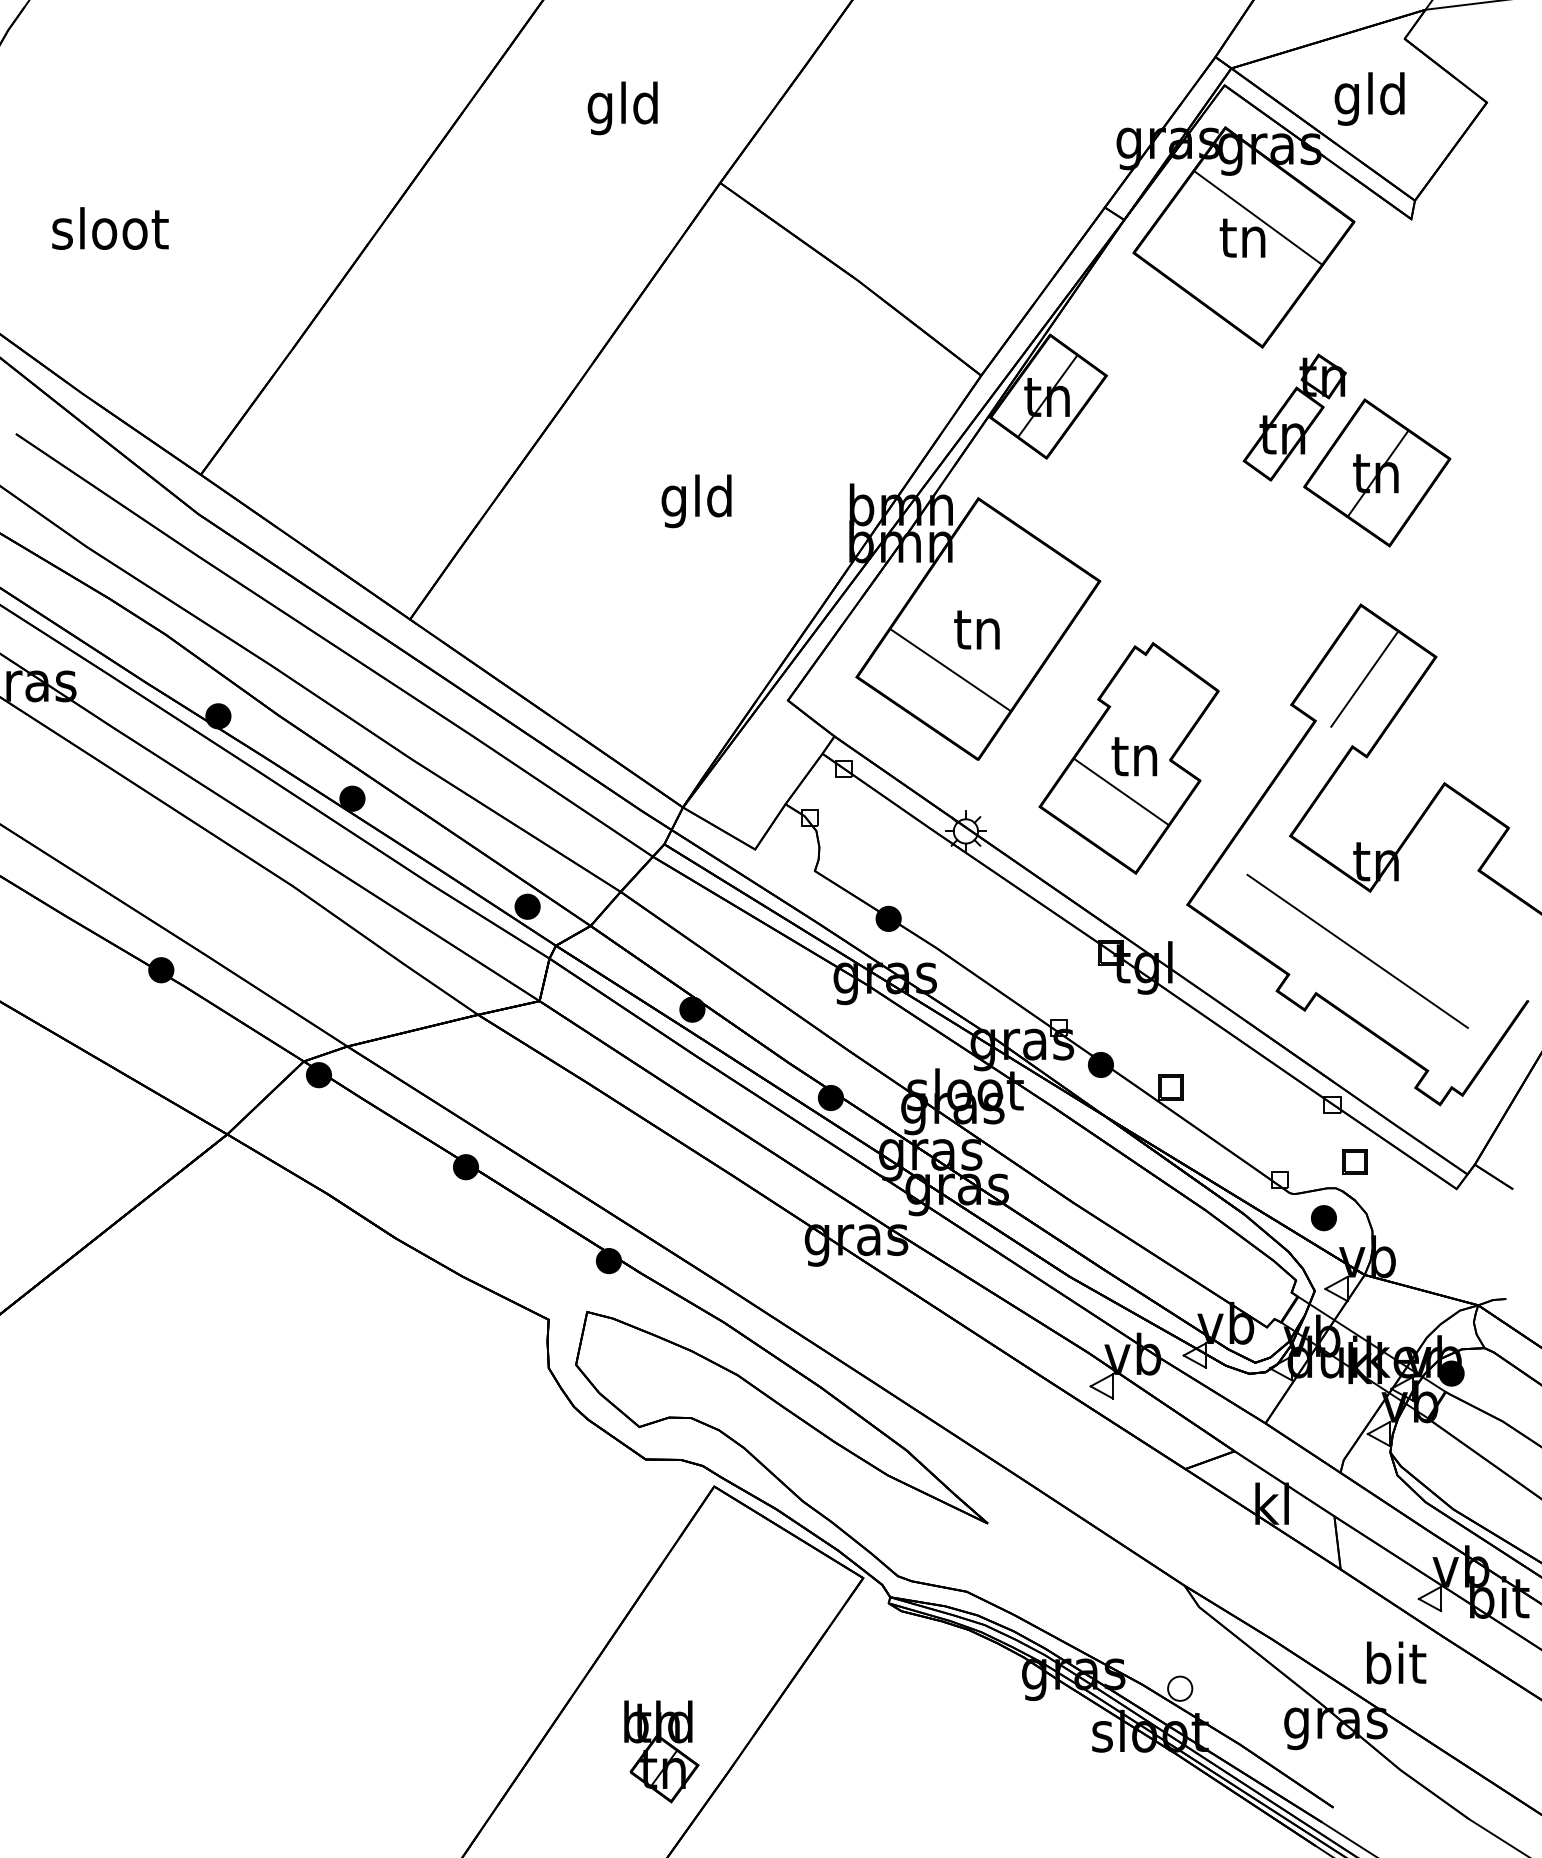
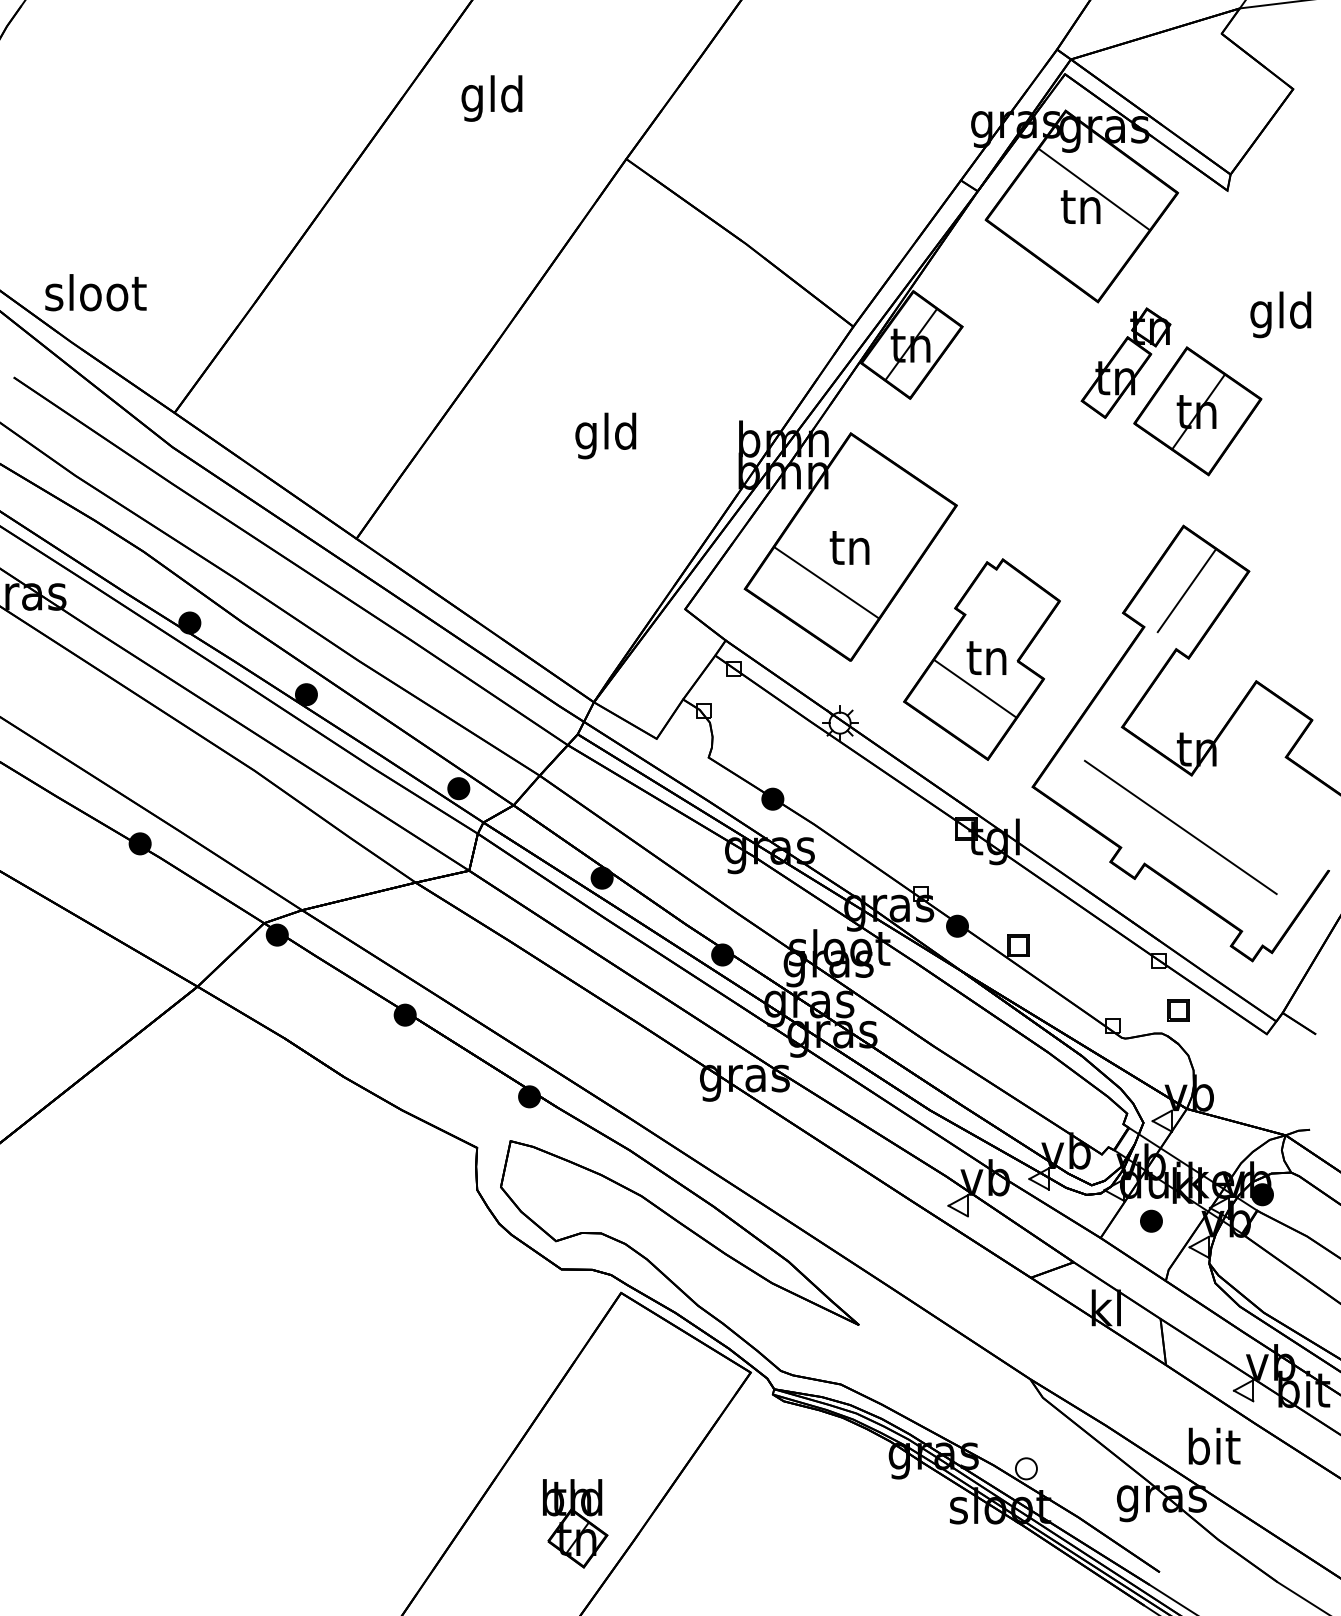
text: (1369, 98) -> (1280, 314), moved
text: (622, 108) -> (491, 98), moved
text: (110, 228) -> (95, 292), moved
part: (1323, 1218) -> (1151, 1221), moved

